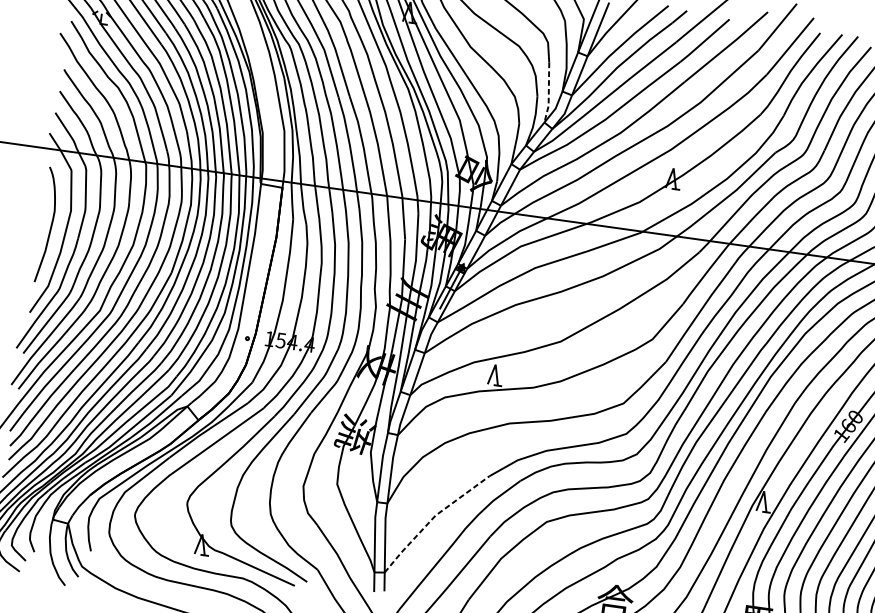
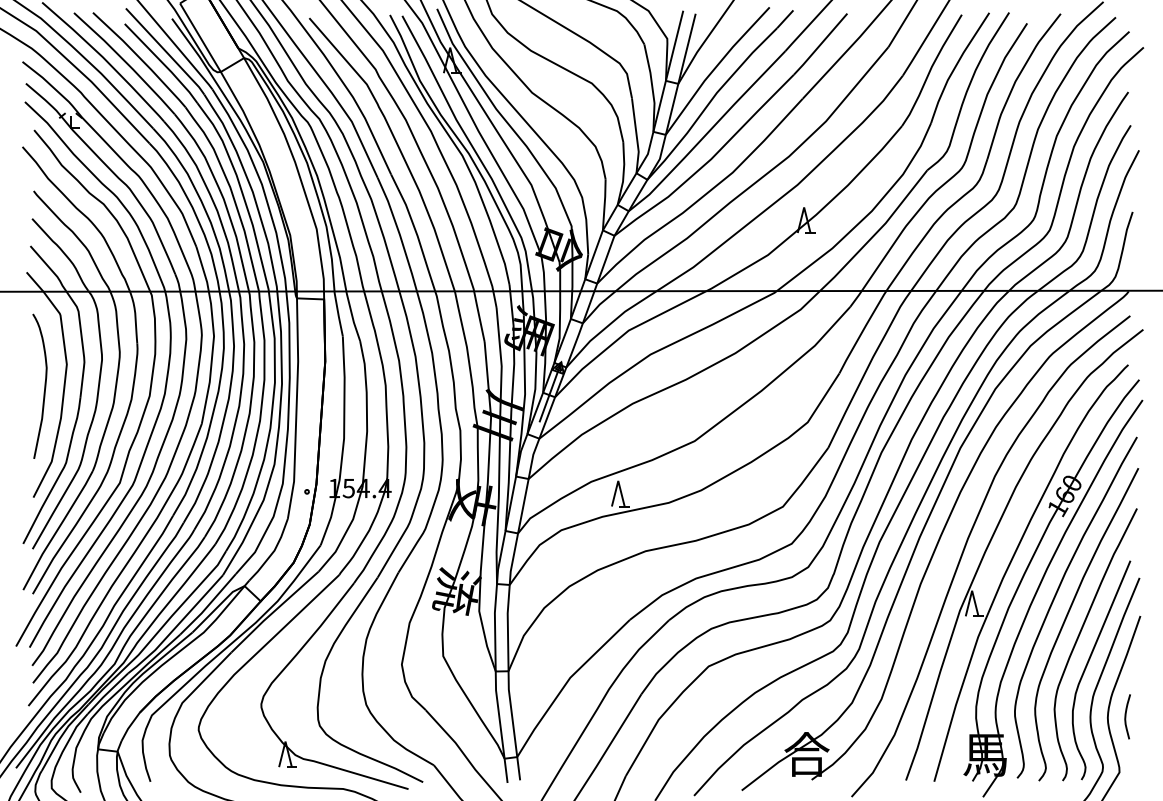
line: (548, 93) -> (636, 136), dashed -> solid
line: (432, 518) -> (566, 682), dashed -> solid

